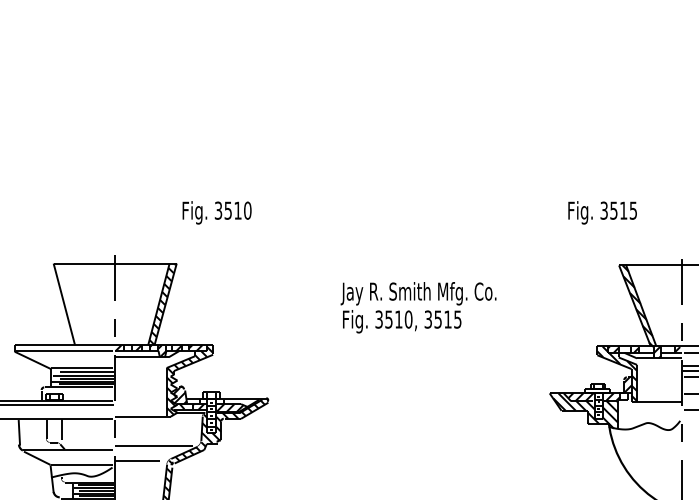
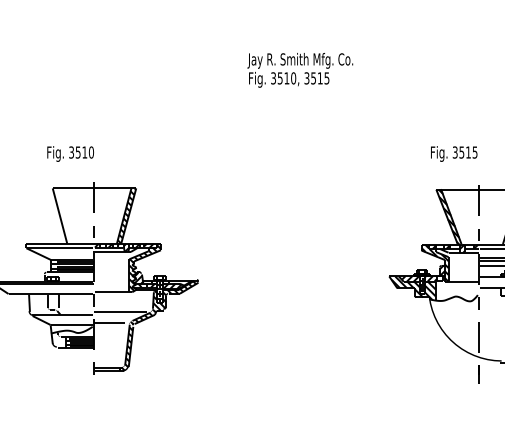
text: (216, 212) -> (70, 153), moved
text: (603, 212) -> (454, 153), moved
text: (418, 307) -> (300, 70), moved

